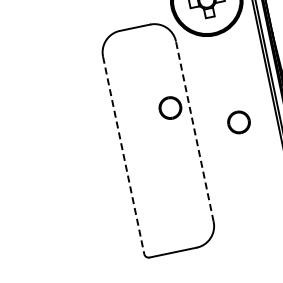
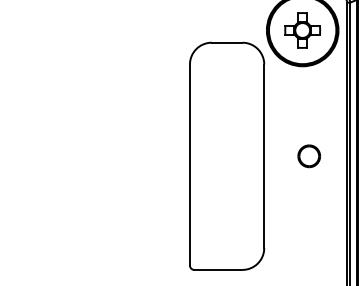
part: (170, 108) -> (245, 128), removed
line: (195, 131) -> (264, 156), dashed -> solid
line: (123, 156) -> (189, 165), dashed -> solid

